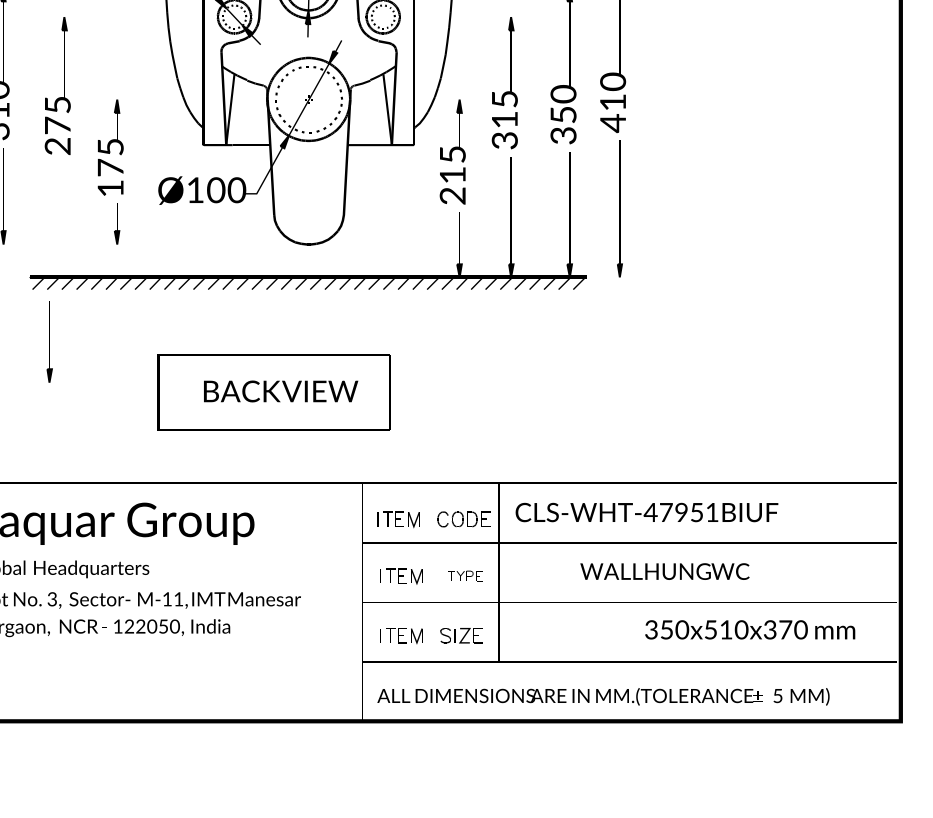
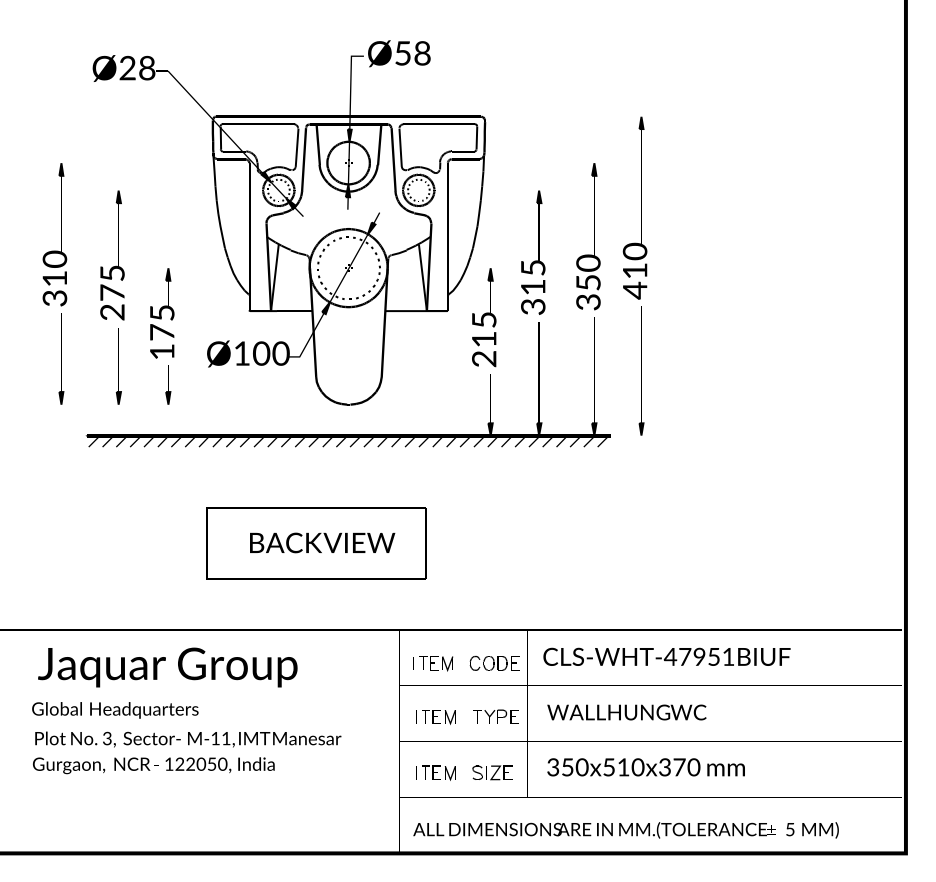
part: (49, 342) -> (118, 366), moved
text: (664, 571) -> (626, 712), moved
part: (464, 575) -> (495, 716), size x1.43
text: (749, 630) -> (645, 767), moved

